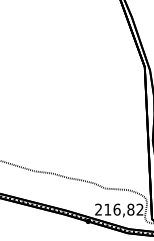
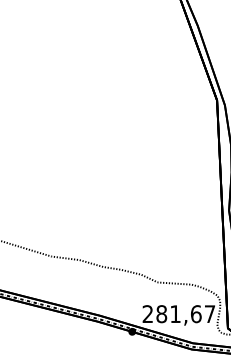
text: (123, 209) -> (185, 313), 216,82 -> 281,67

